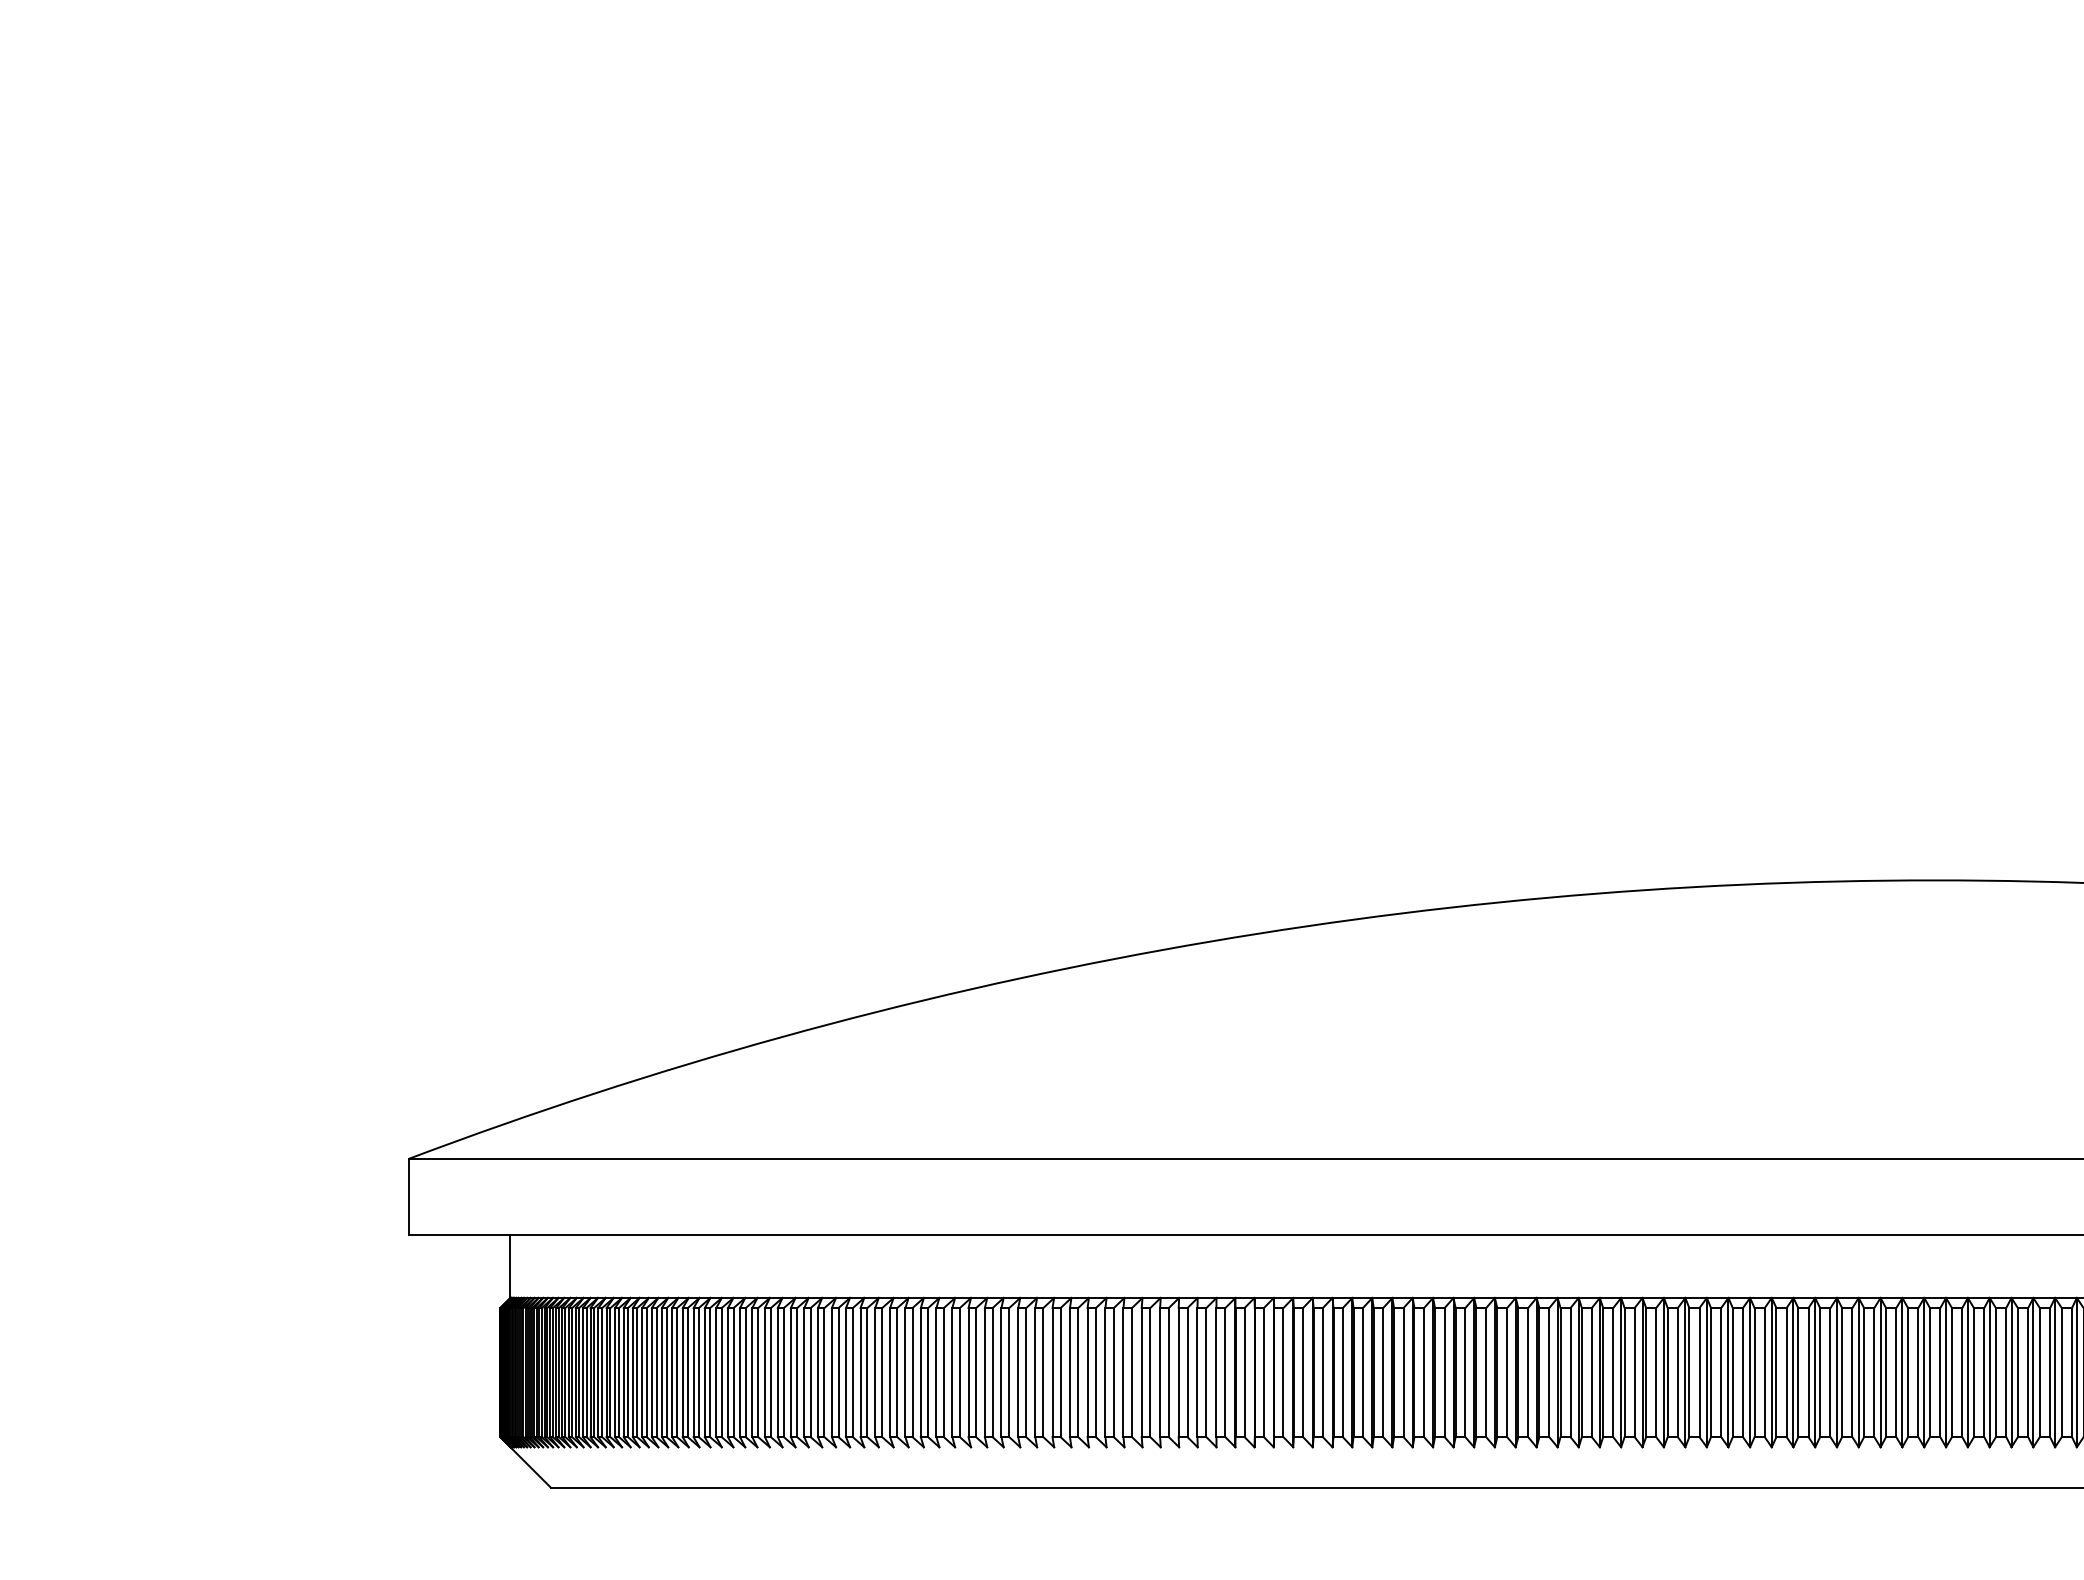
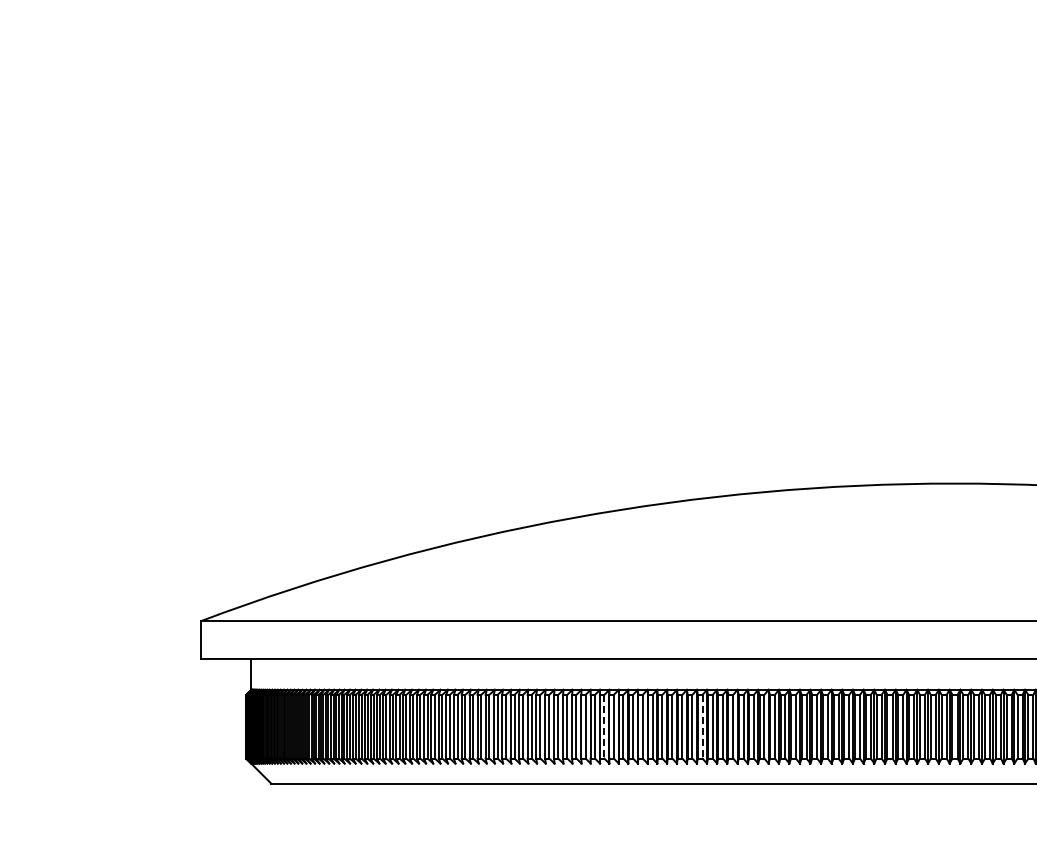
line: (1225, 1372) -> (604, 726), solid -> dashed
line: (1423, 1372) -> (702, 726), solid -> dashed

